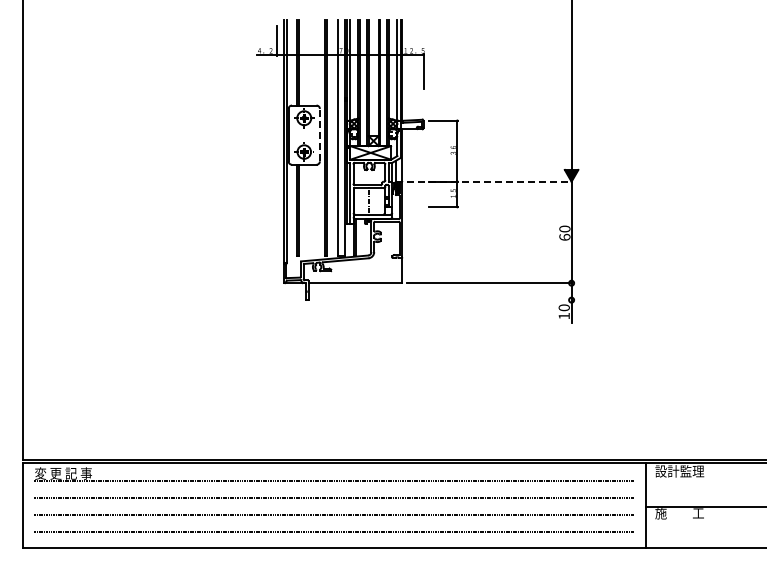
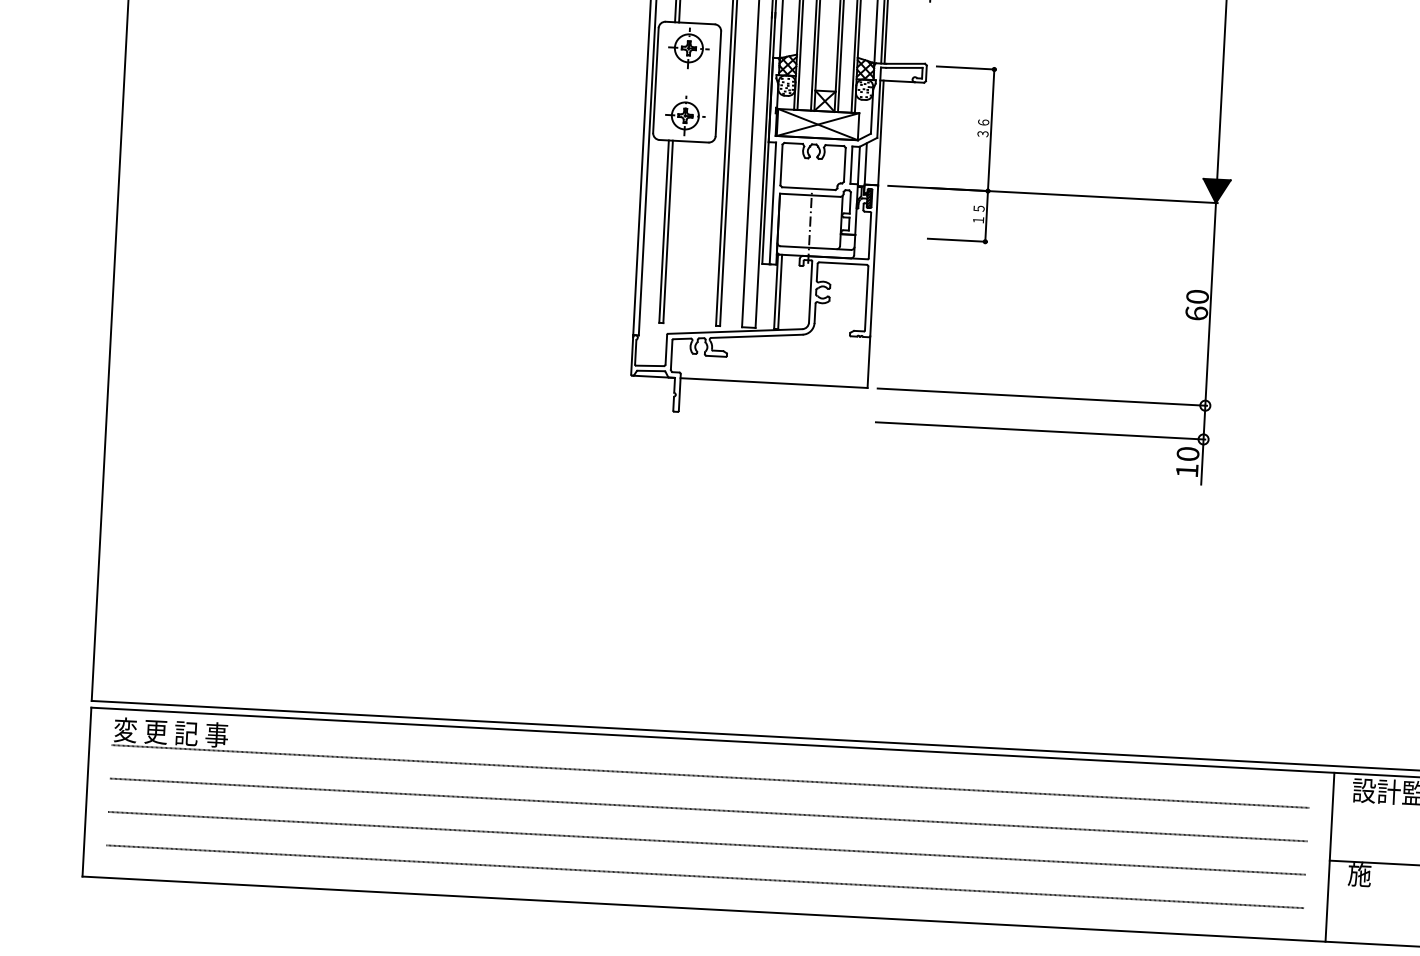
line: (319, 134) -> (717, 82), dashed -> solid
line: (490, 181) -> (1054, 194), dashed -> solid
line: (489, 300) -> (1039, 431), added

